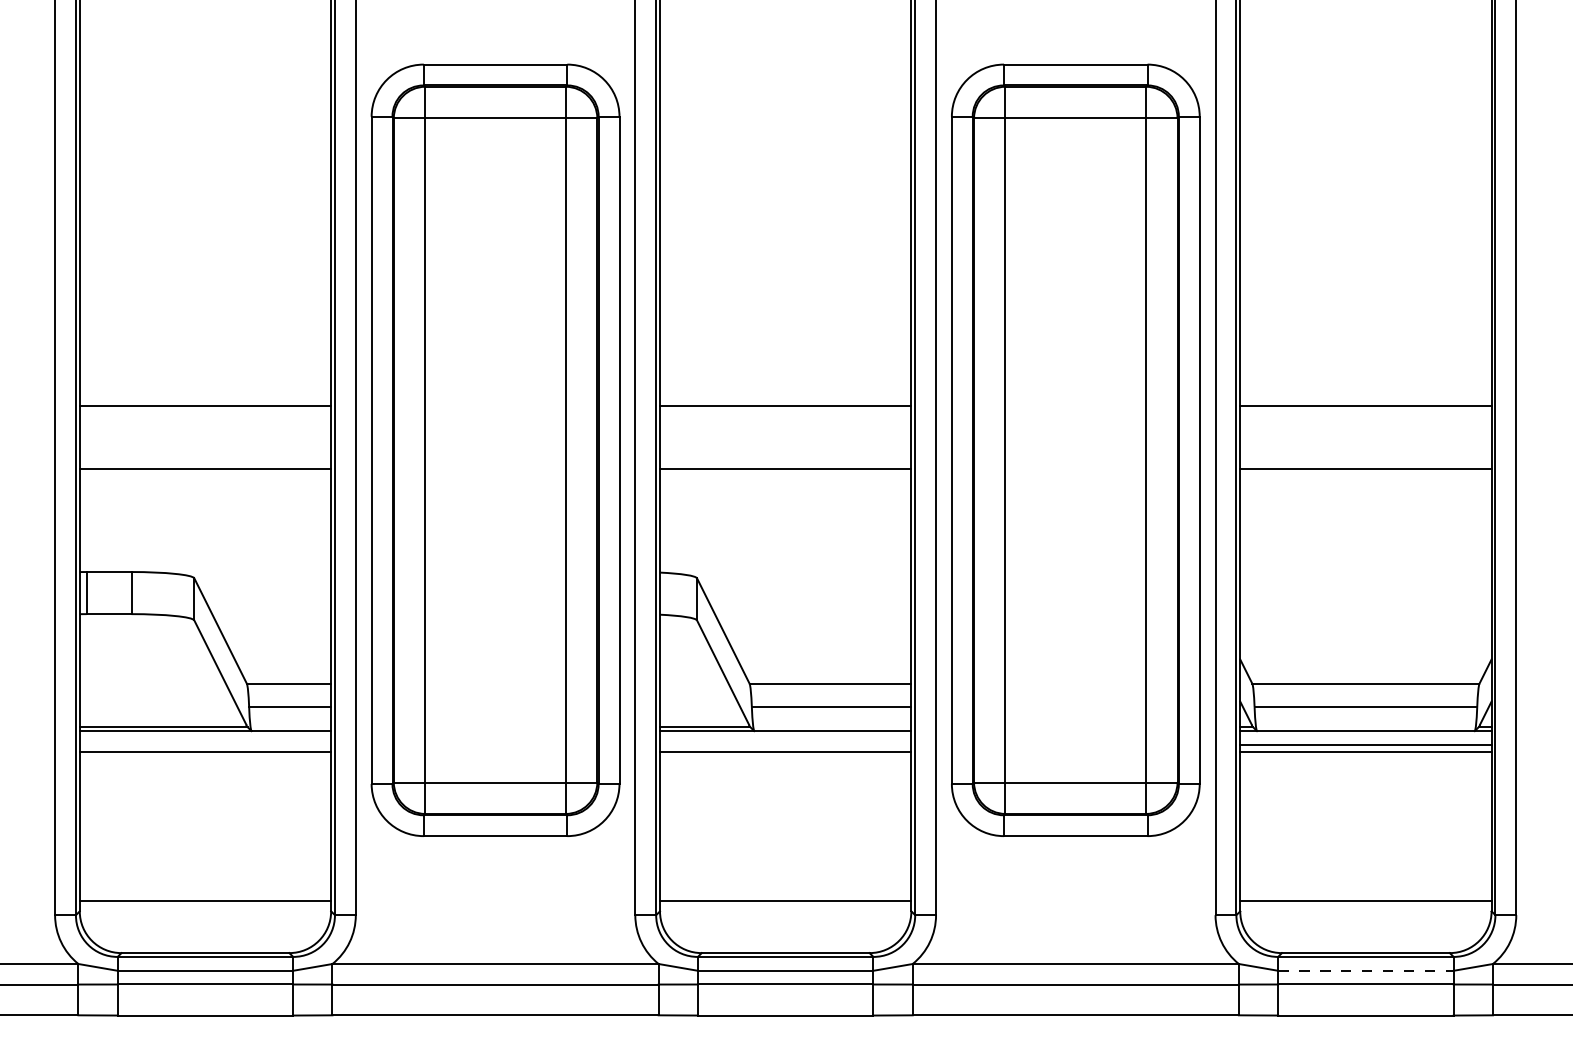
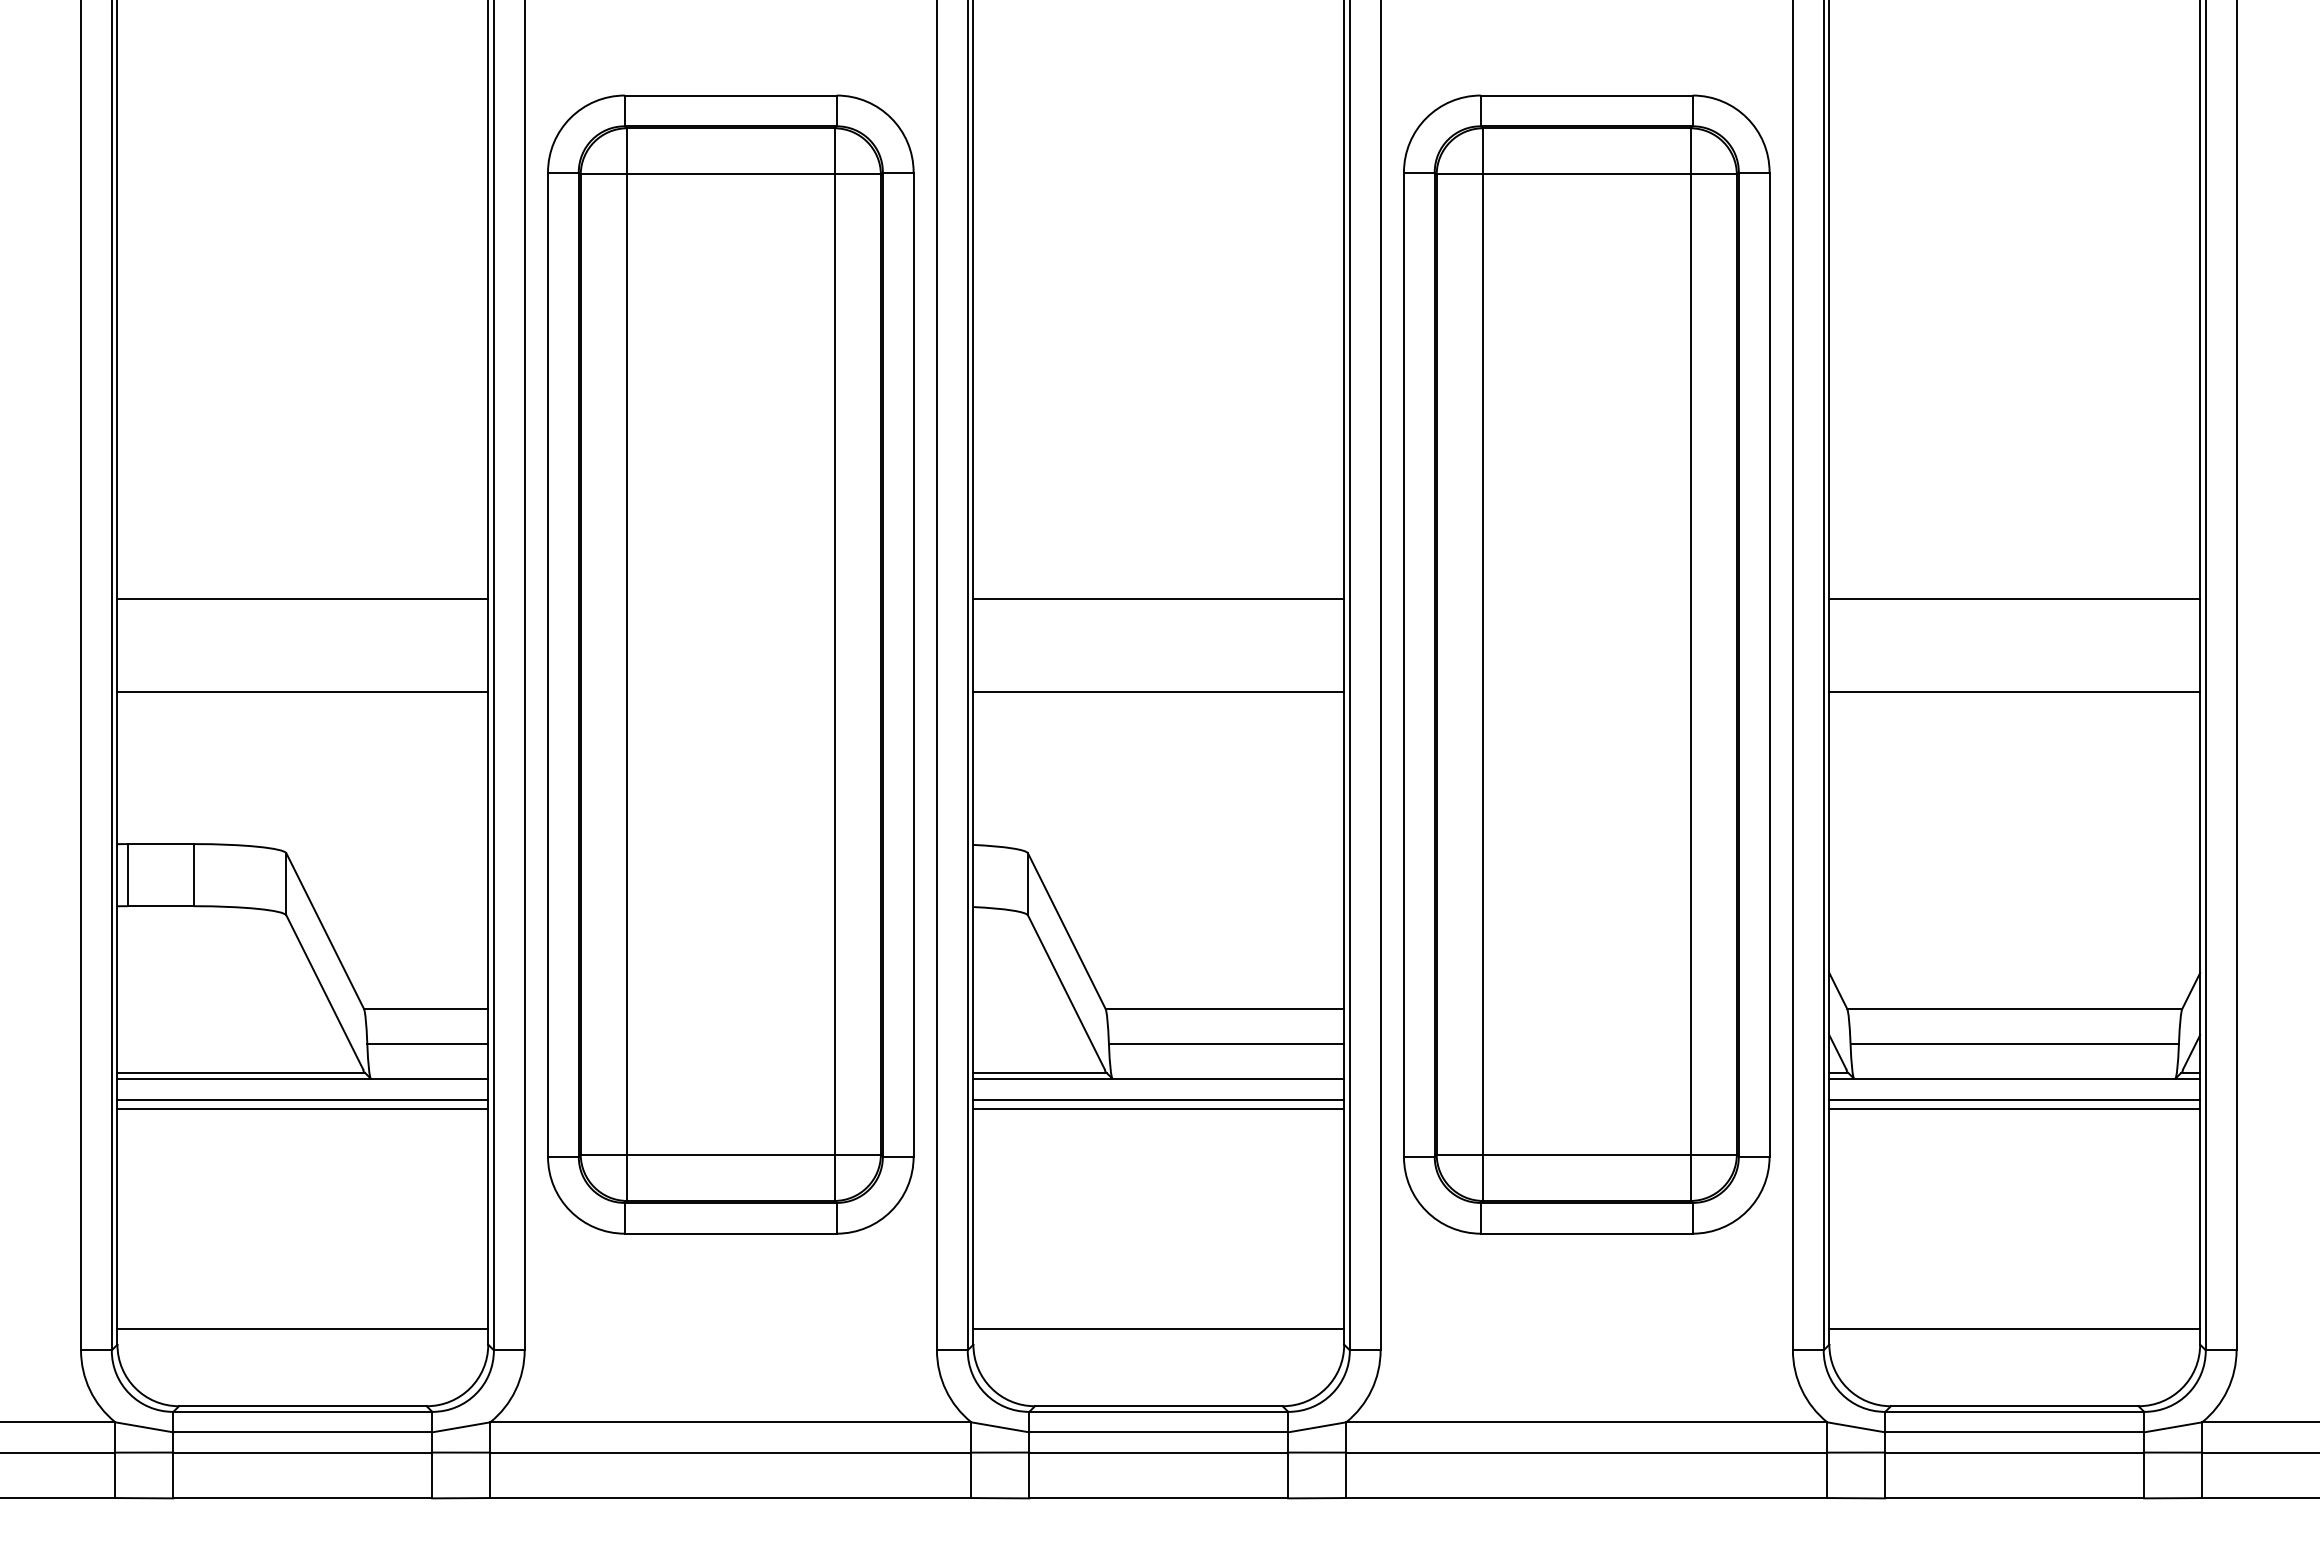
line: (205, 745) -> (302, 1099), added
line: (785, 745) -> (1158, 1099), added
line: (1365, 970) -> (2014, 1431), dashed -> solid

